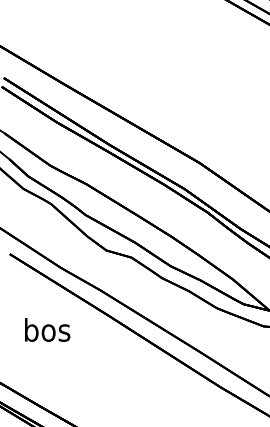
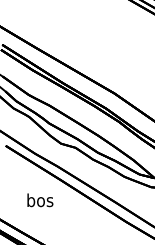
text: (47, 330) -> (40, 200), moved

